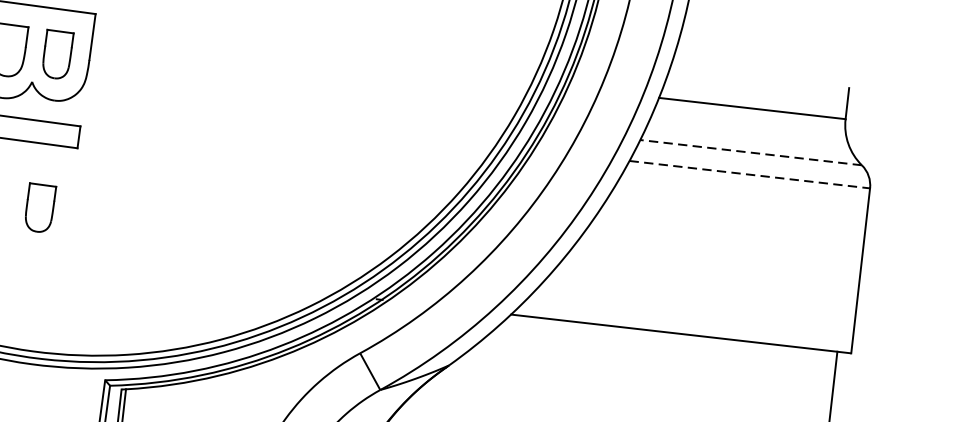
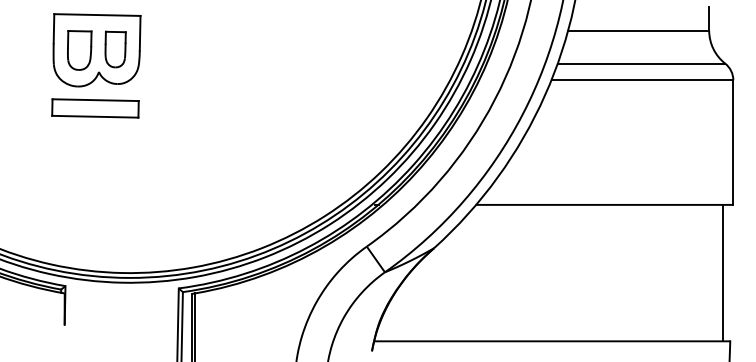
line: (751, 152) -> (641, 63), dashed -> solid
line: (749, 175) -> (642, 80), dashed -> solid
part: (39, 208) -> (115, 165), removed

